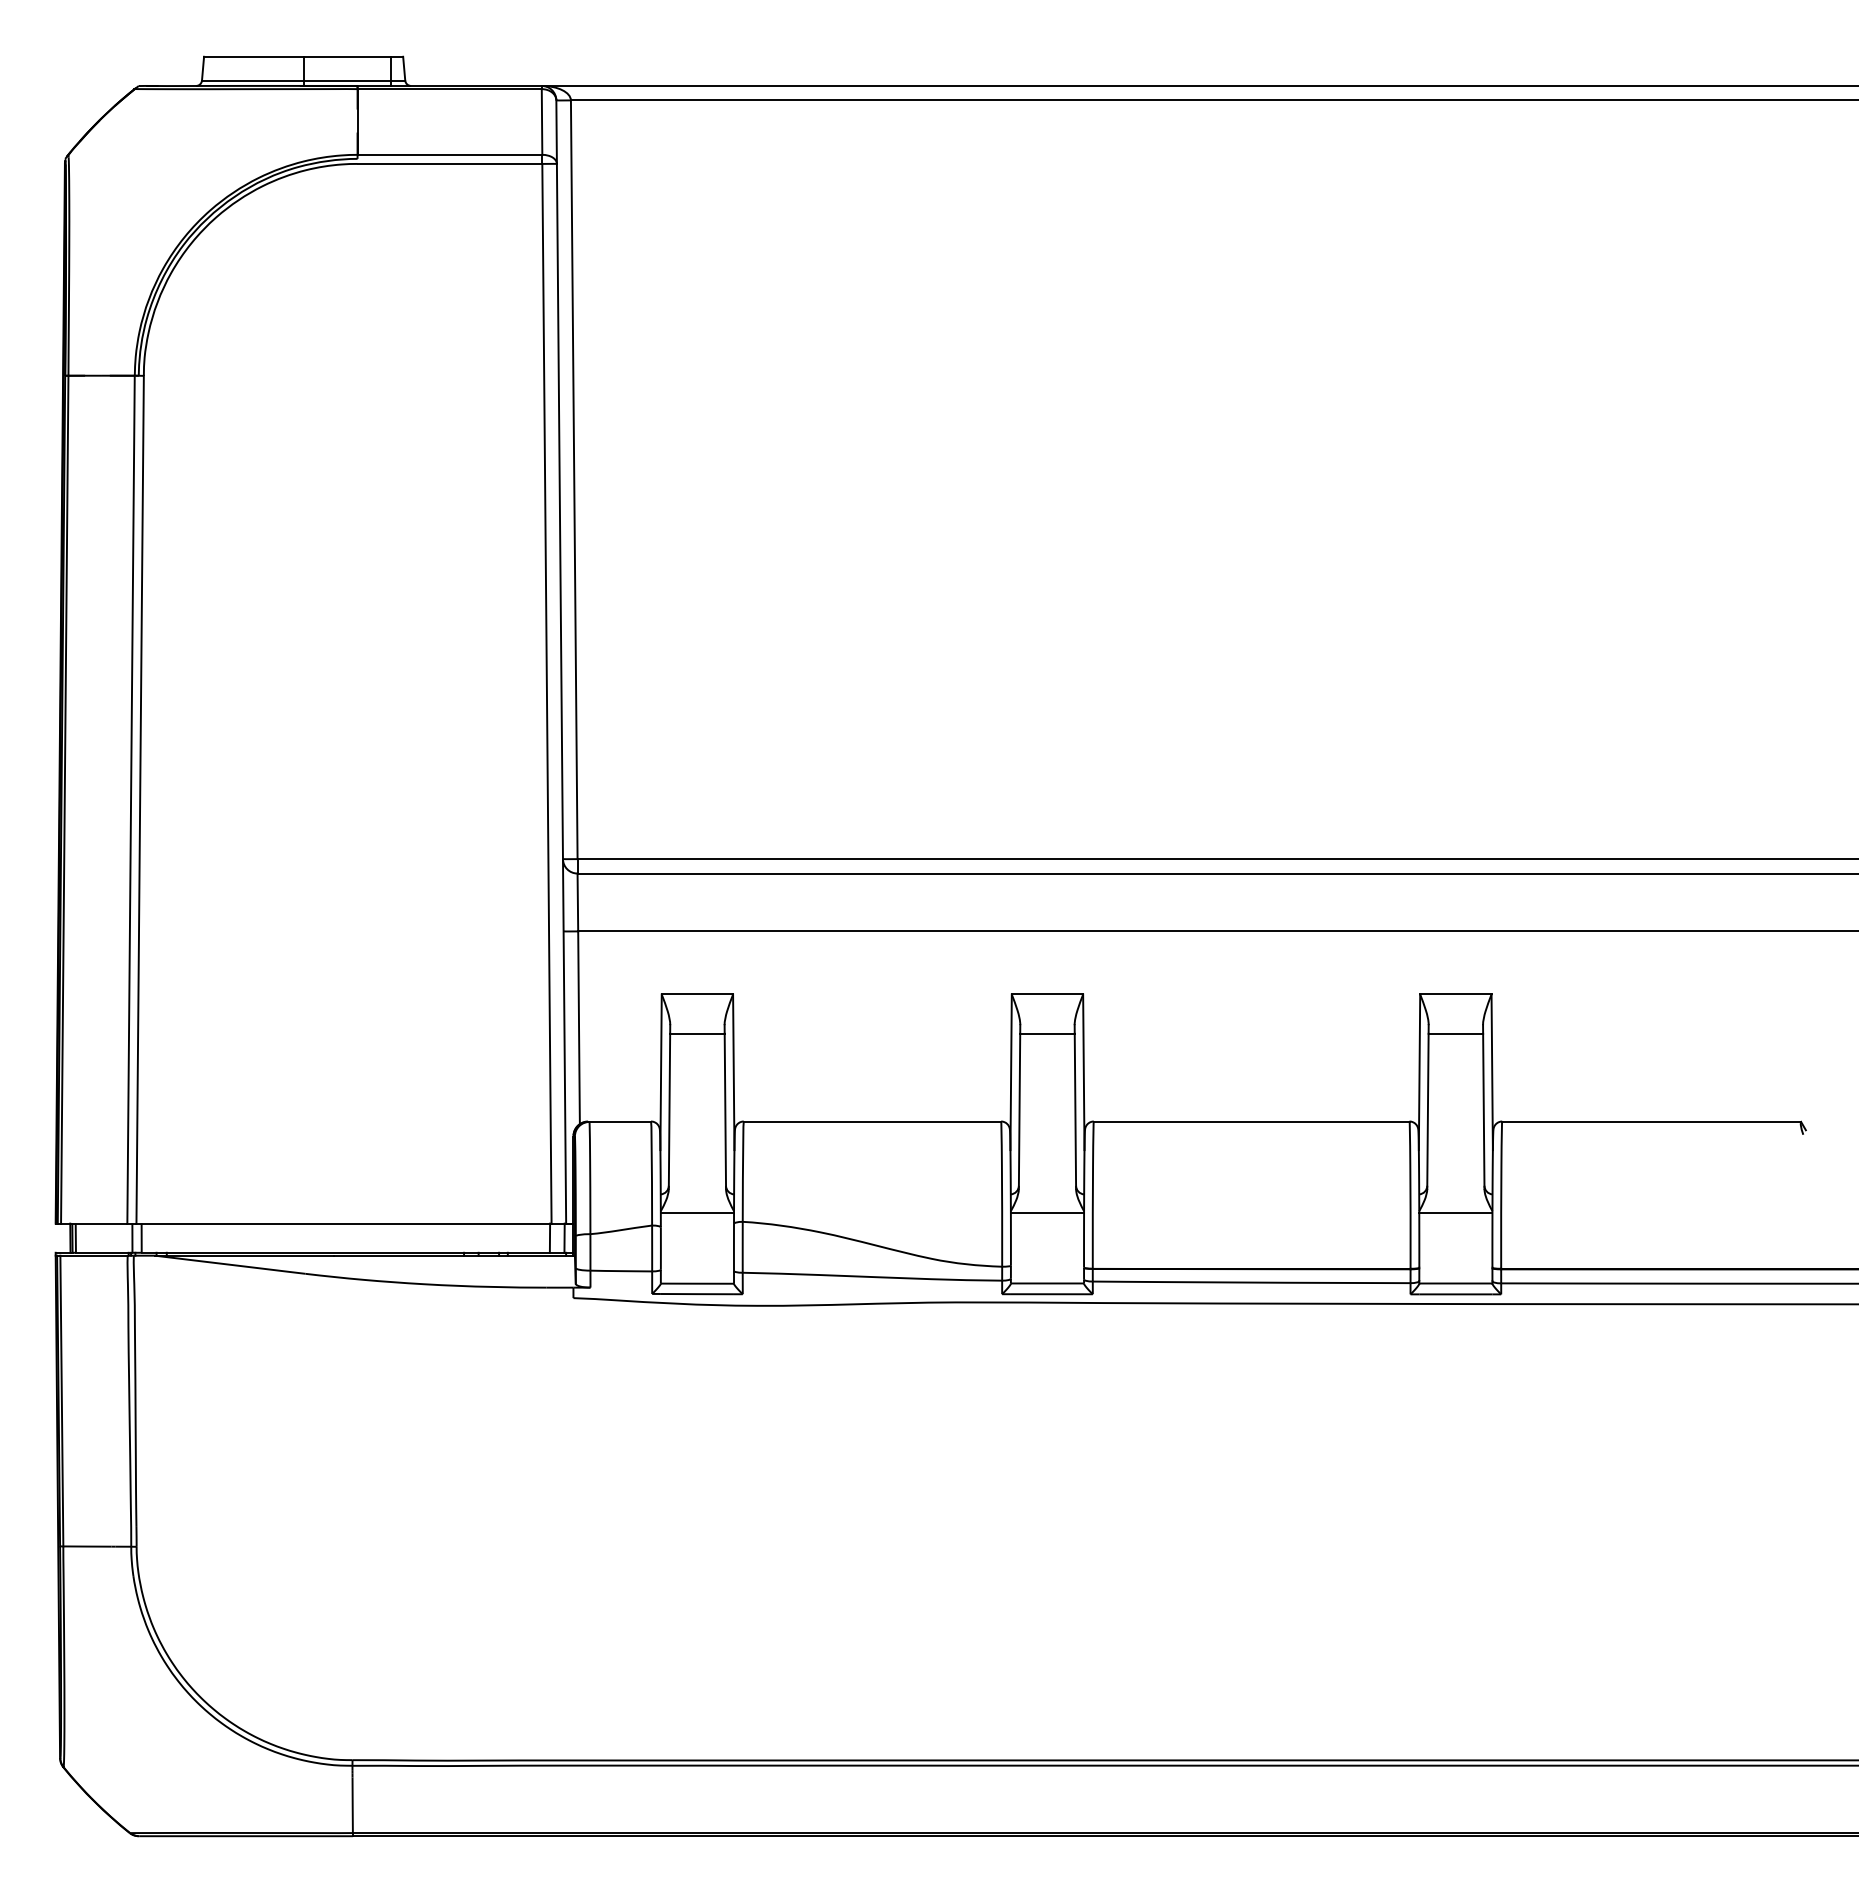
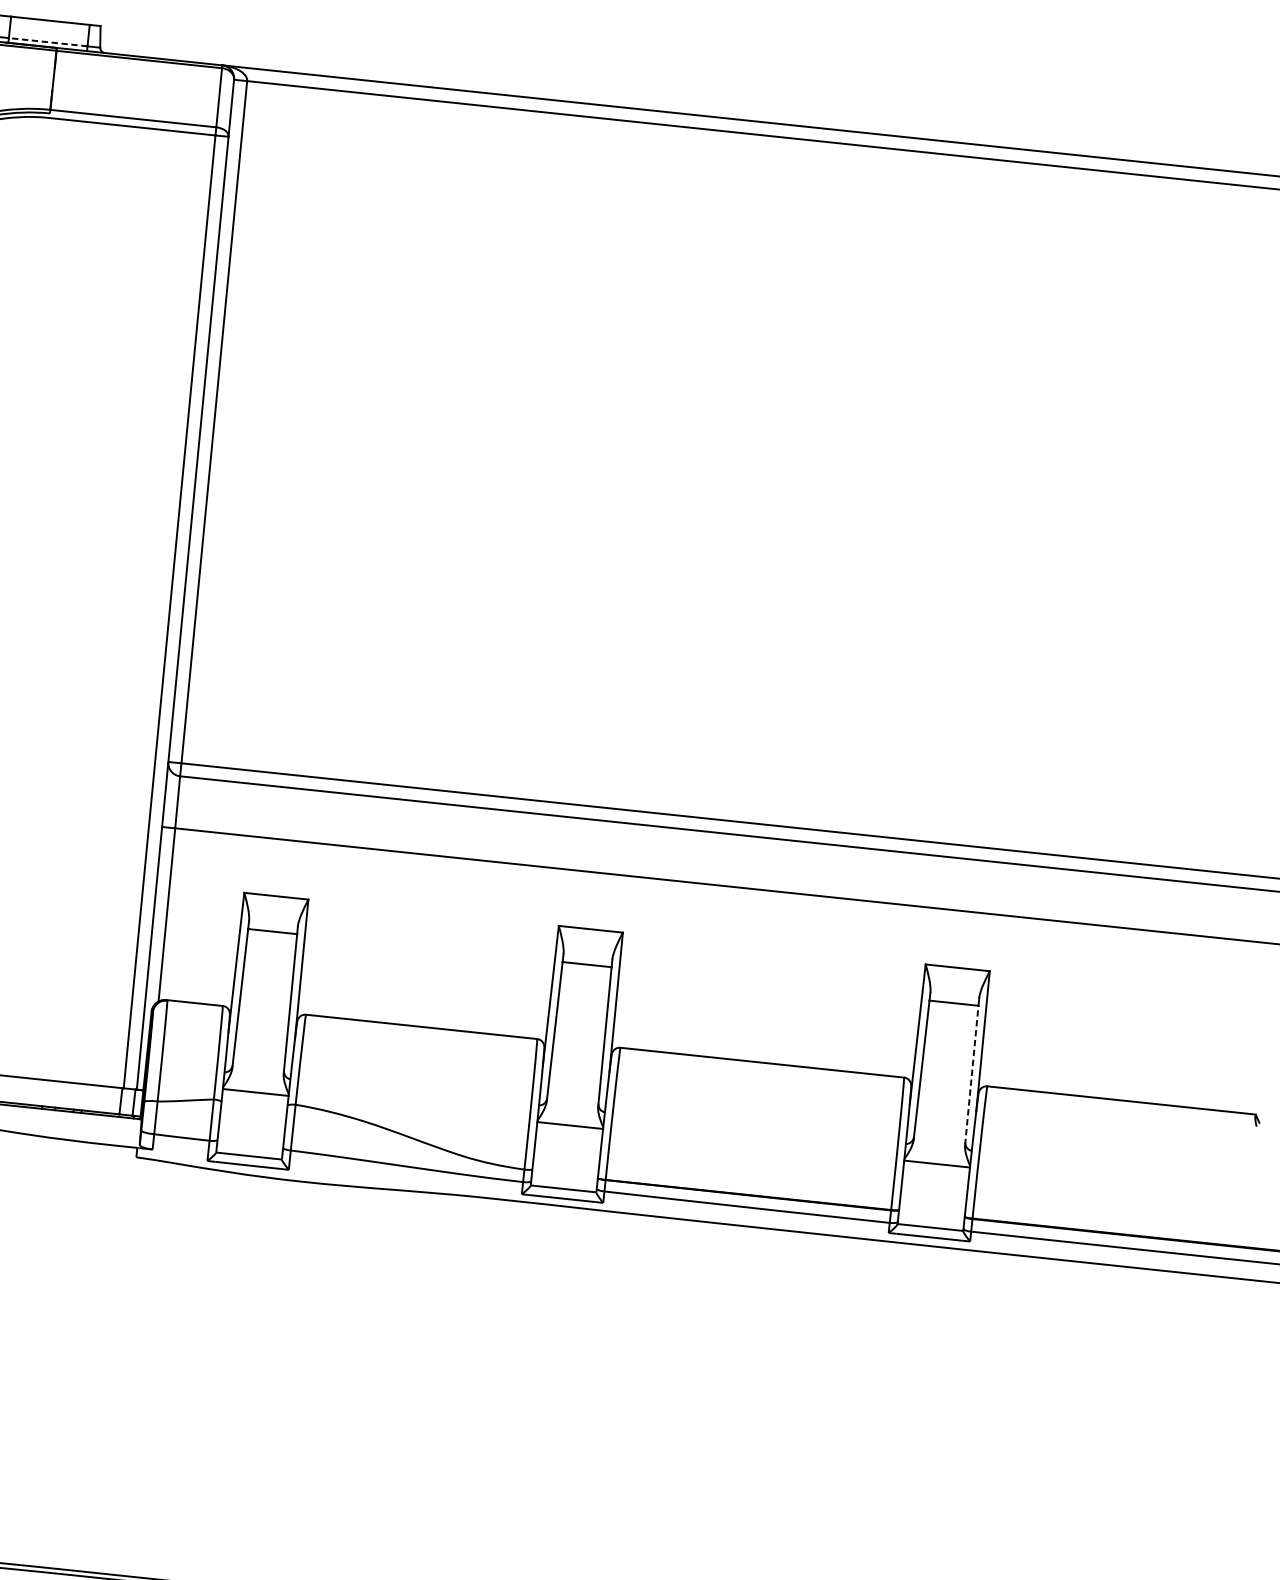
line: (347, 80) -> (48, 42), solid -> dashed
line: (1483, 1111) -> (971, 1075), solid -> dashed

